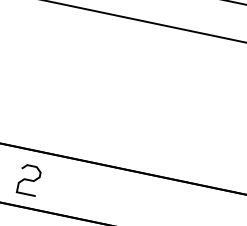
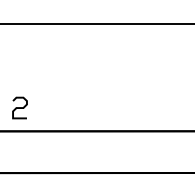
curve: (28, 179) -> (19, 107), moved

